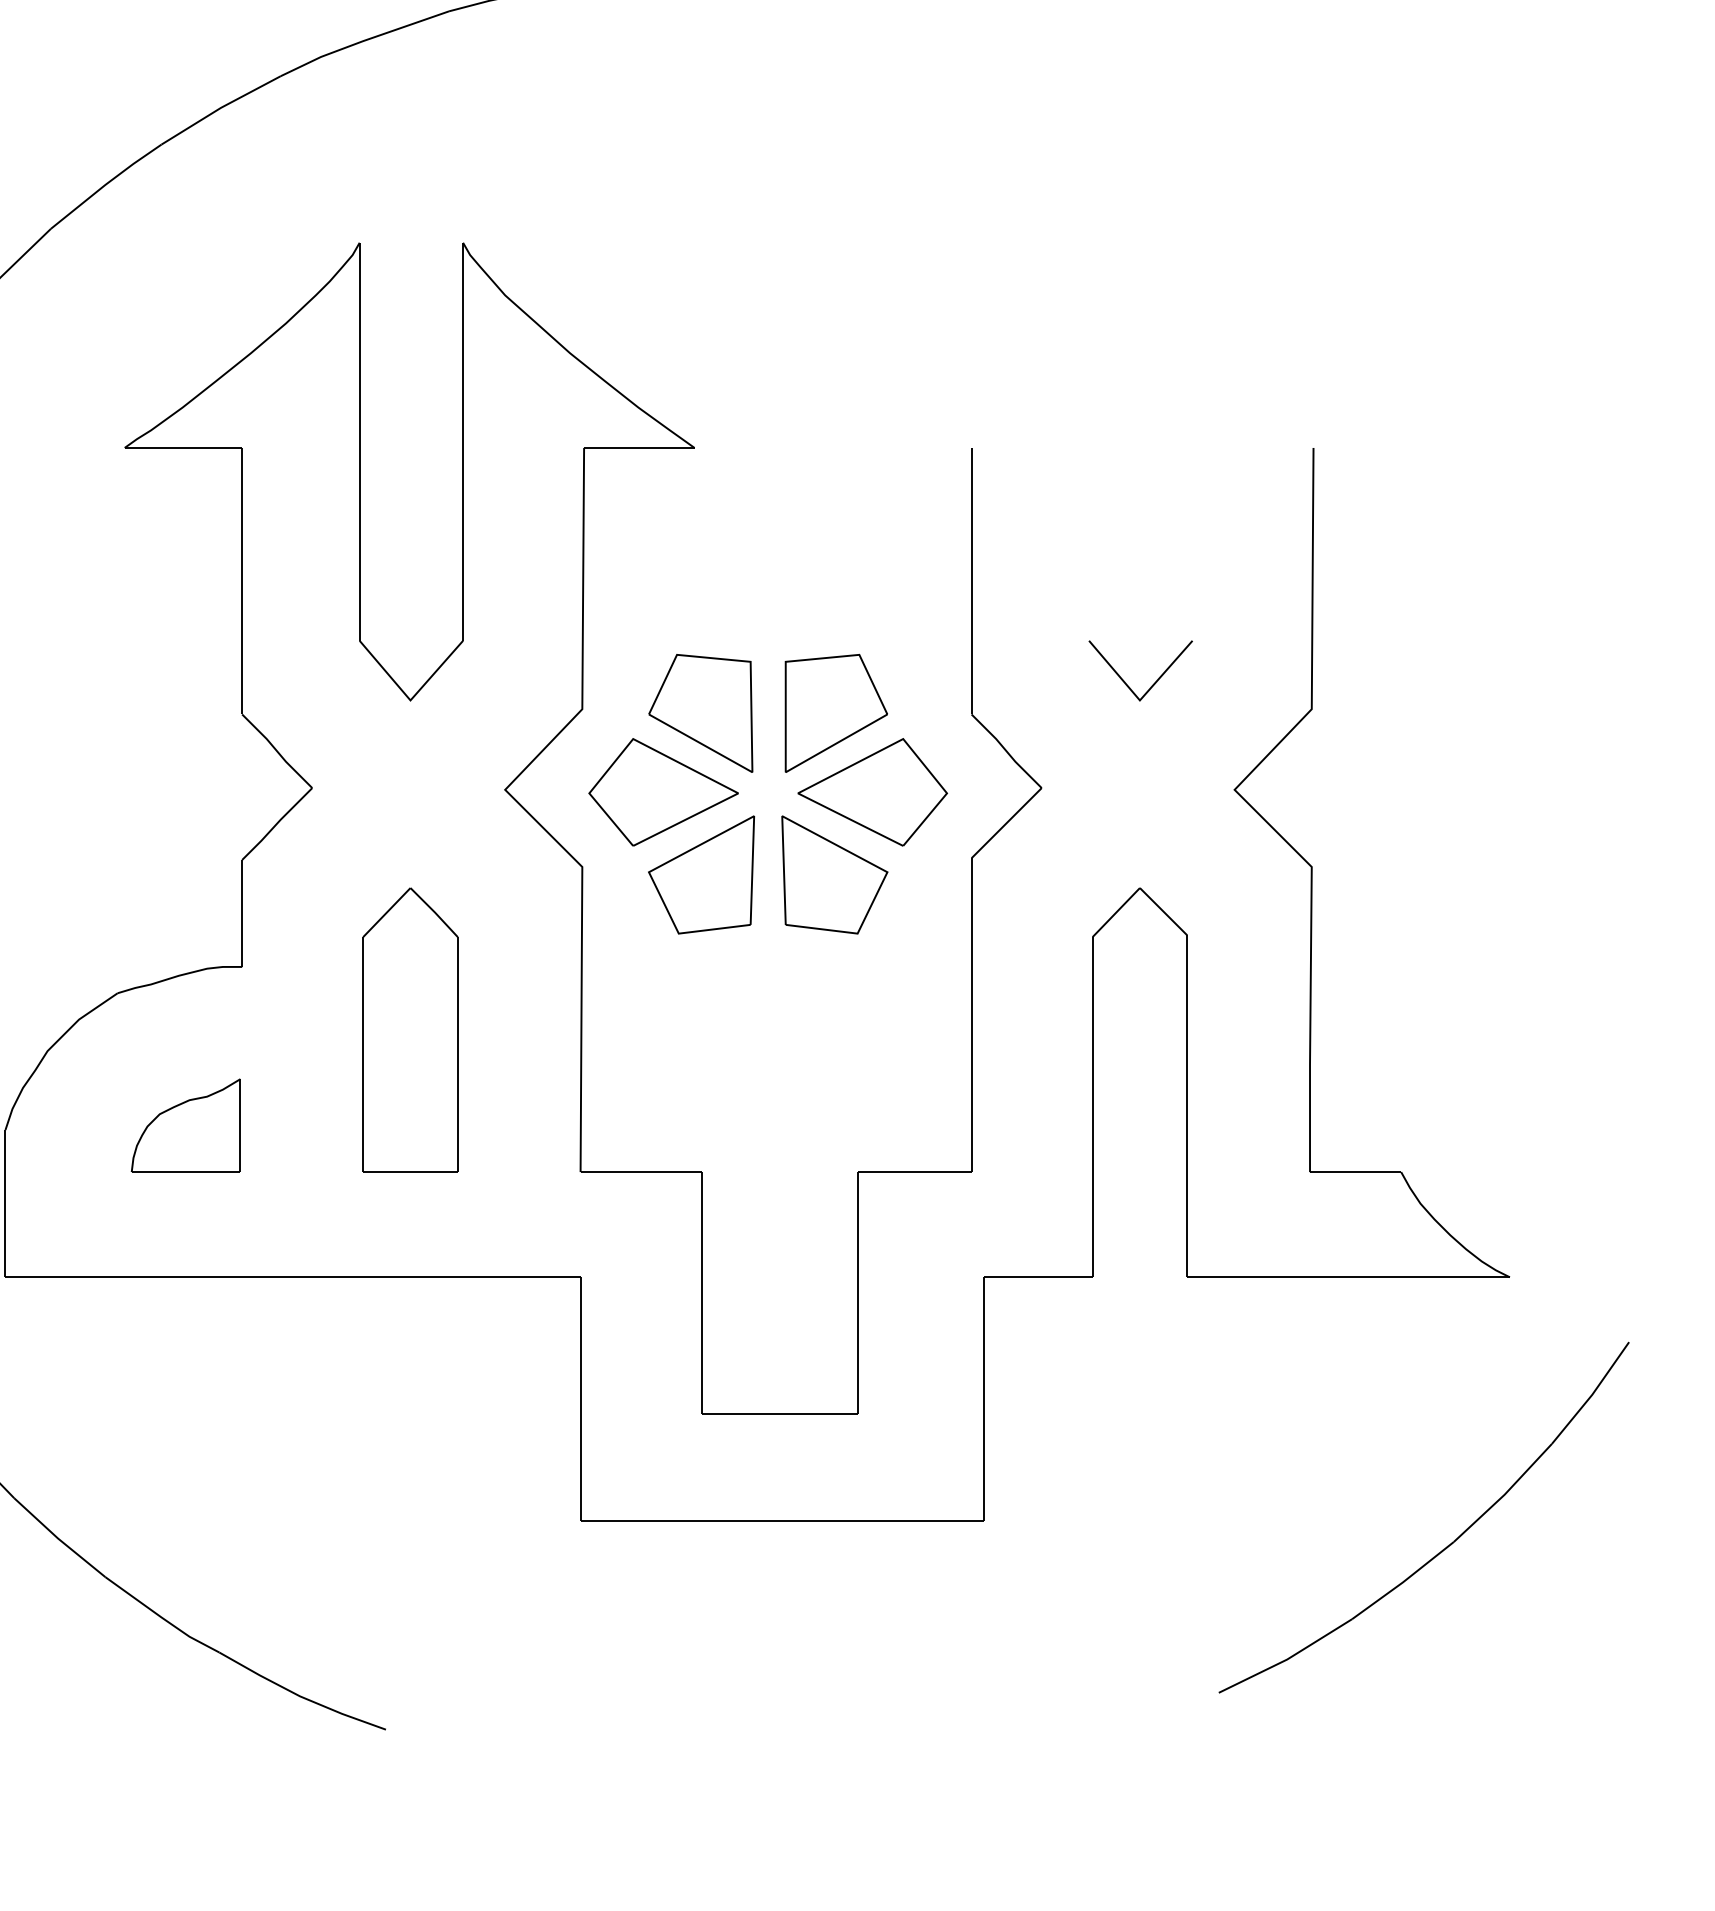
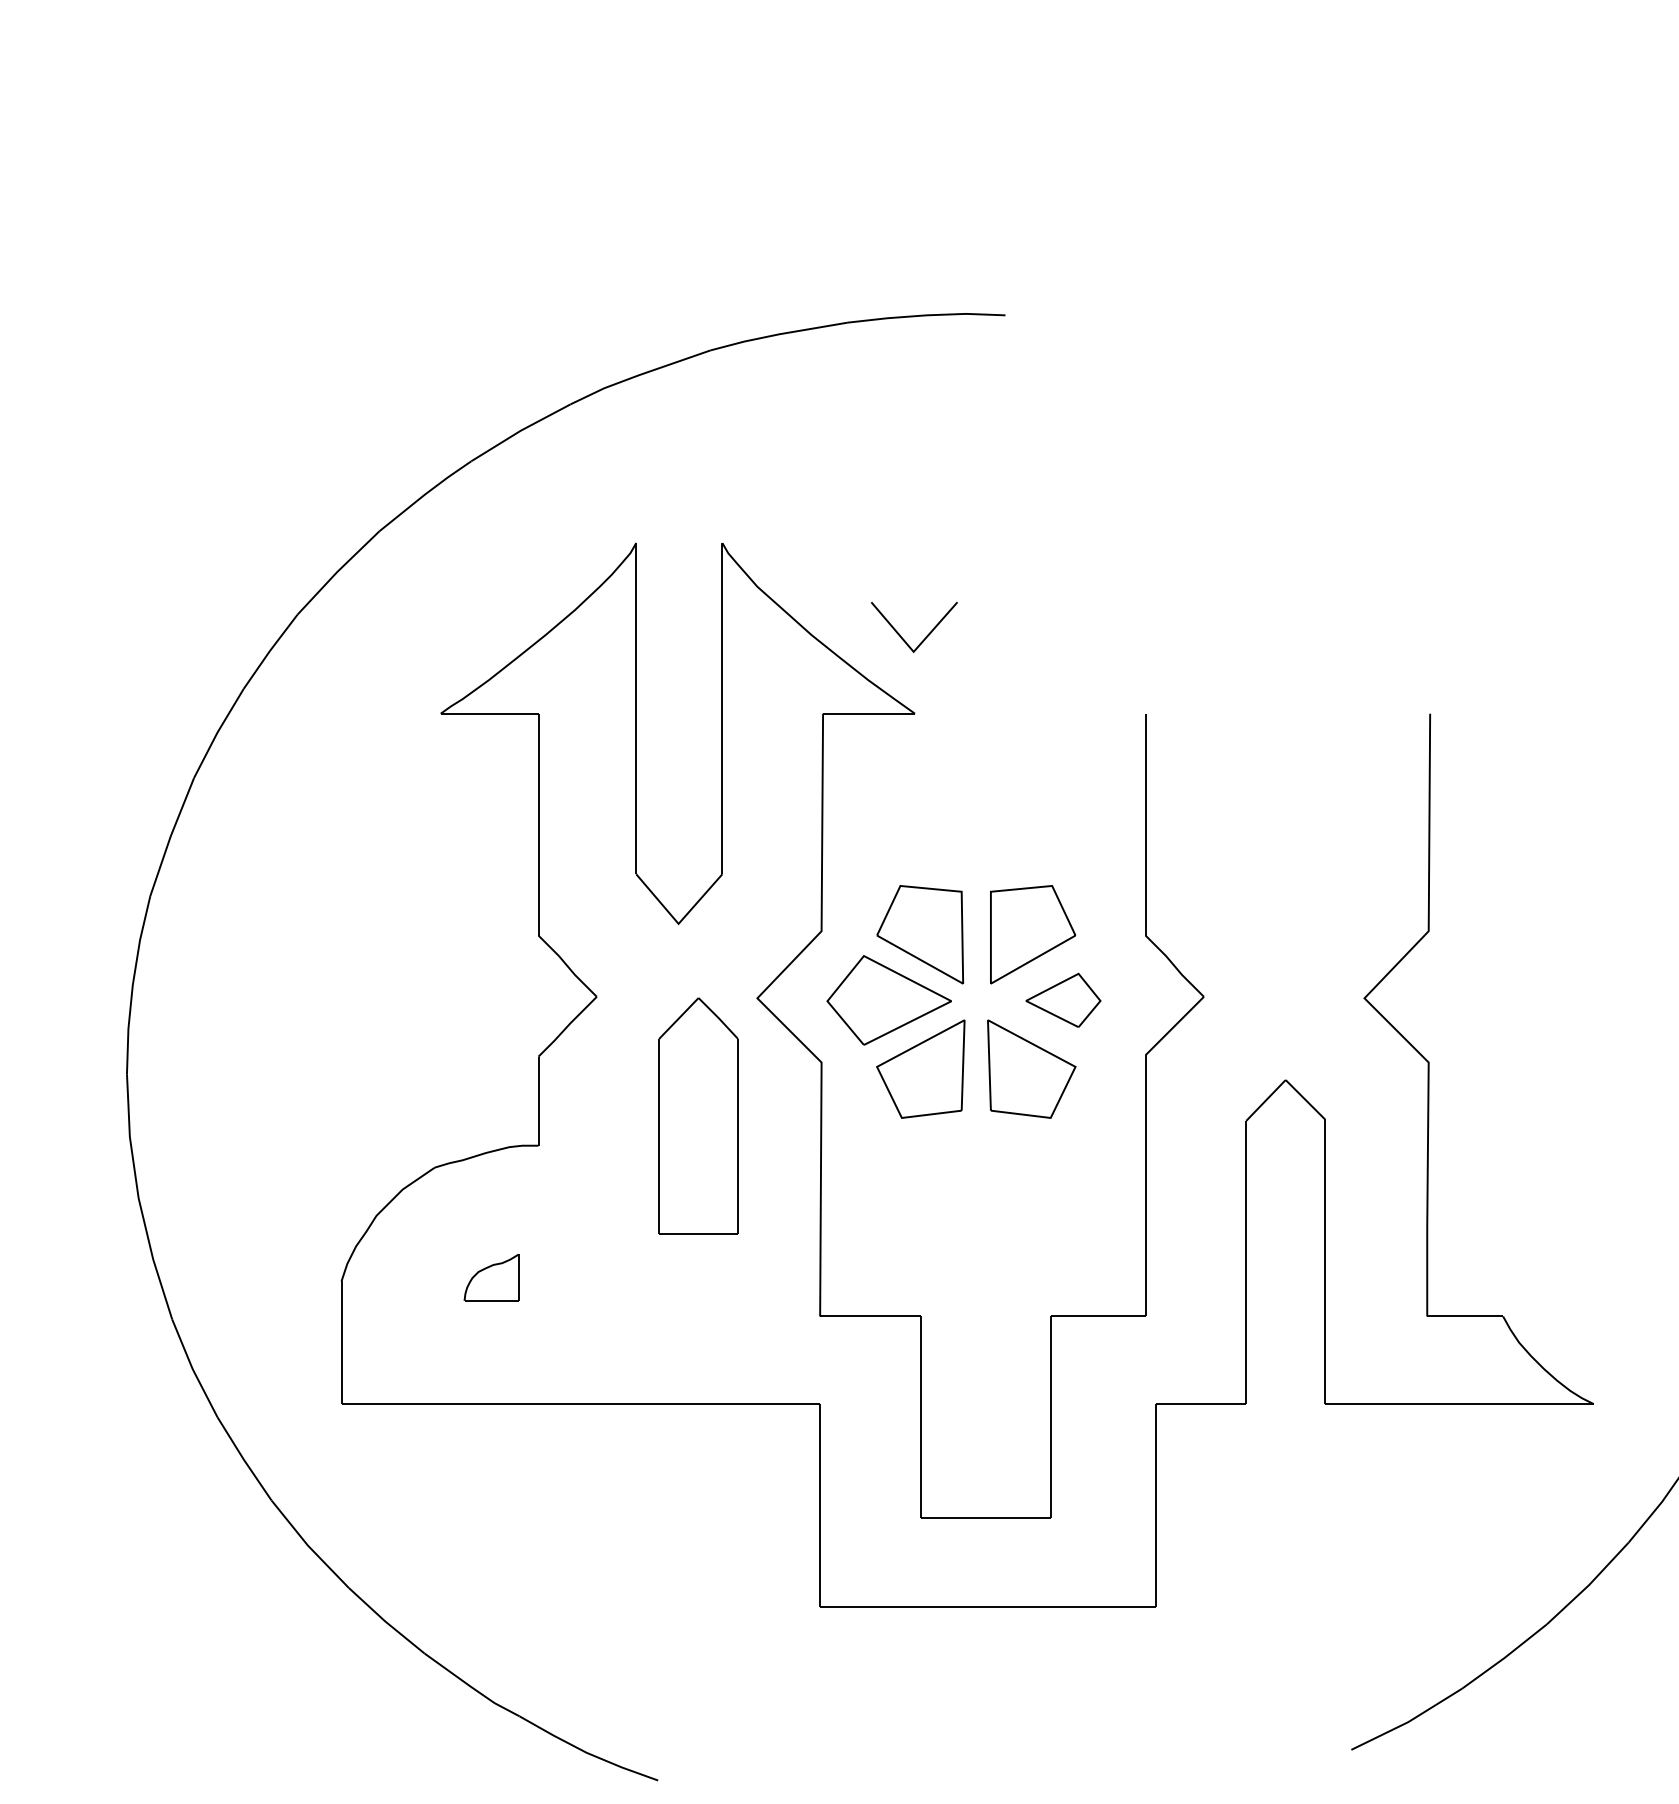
curve: (1155, 680) -> (926, 635), moved
part: (872, 792) -> (1063, 1000), size x0.6
part: (410, 1029) -> (698, 1115), moved
part: (185, 1125) -> (491, 1277), size x0.6

